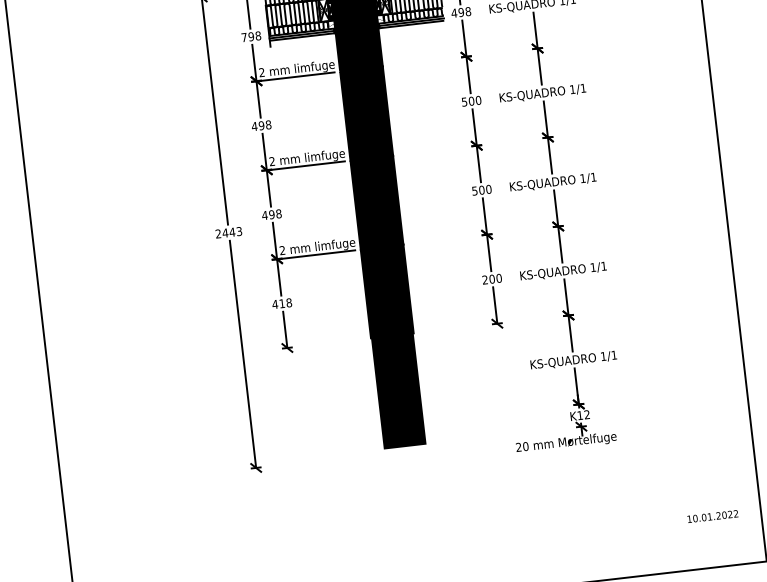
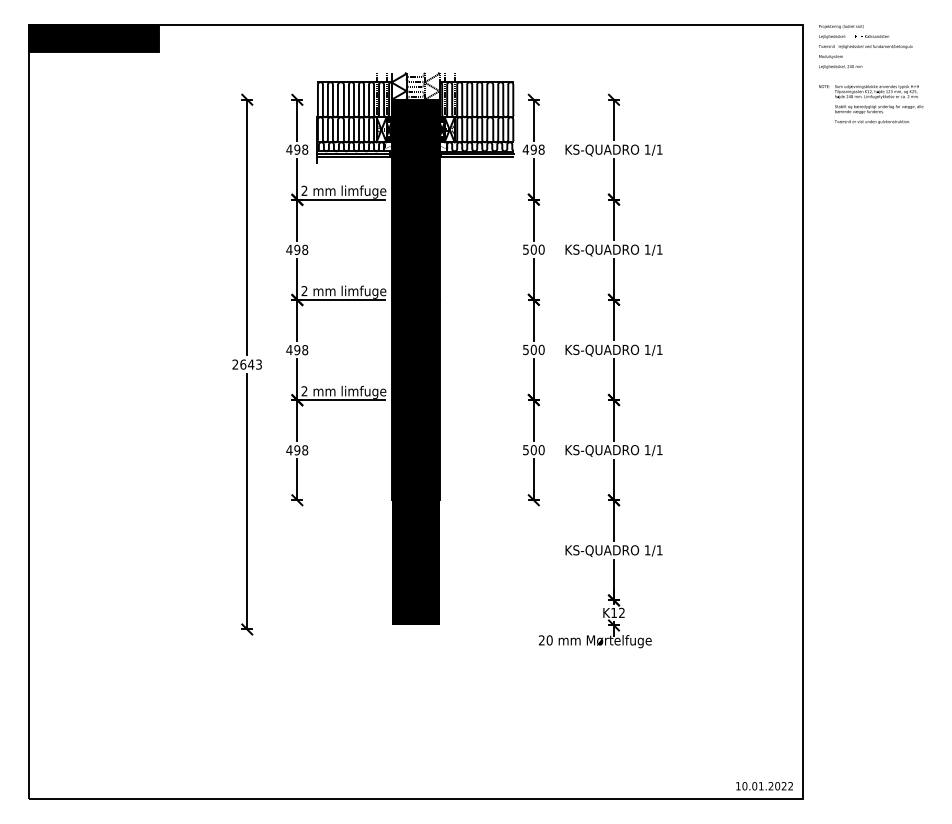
text: (244, 37) -> (289, 149), 798 -> 498
text: (225, 233) -> (243, 364), 2443 -> 2643
text: (484, 280) -> (525, 450), 200 -> 500
text: (282, 303) -> (297, 450), 418 -> 498
text: (712, 516) -> (764, 786), moved

